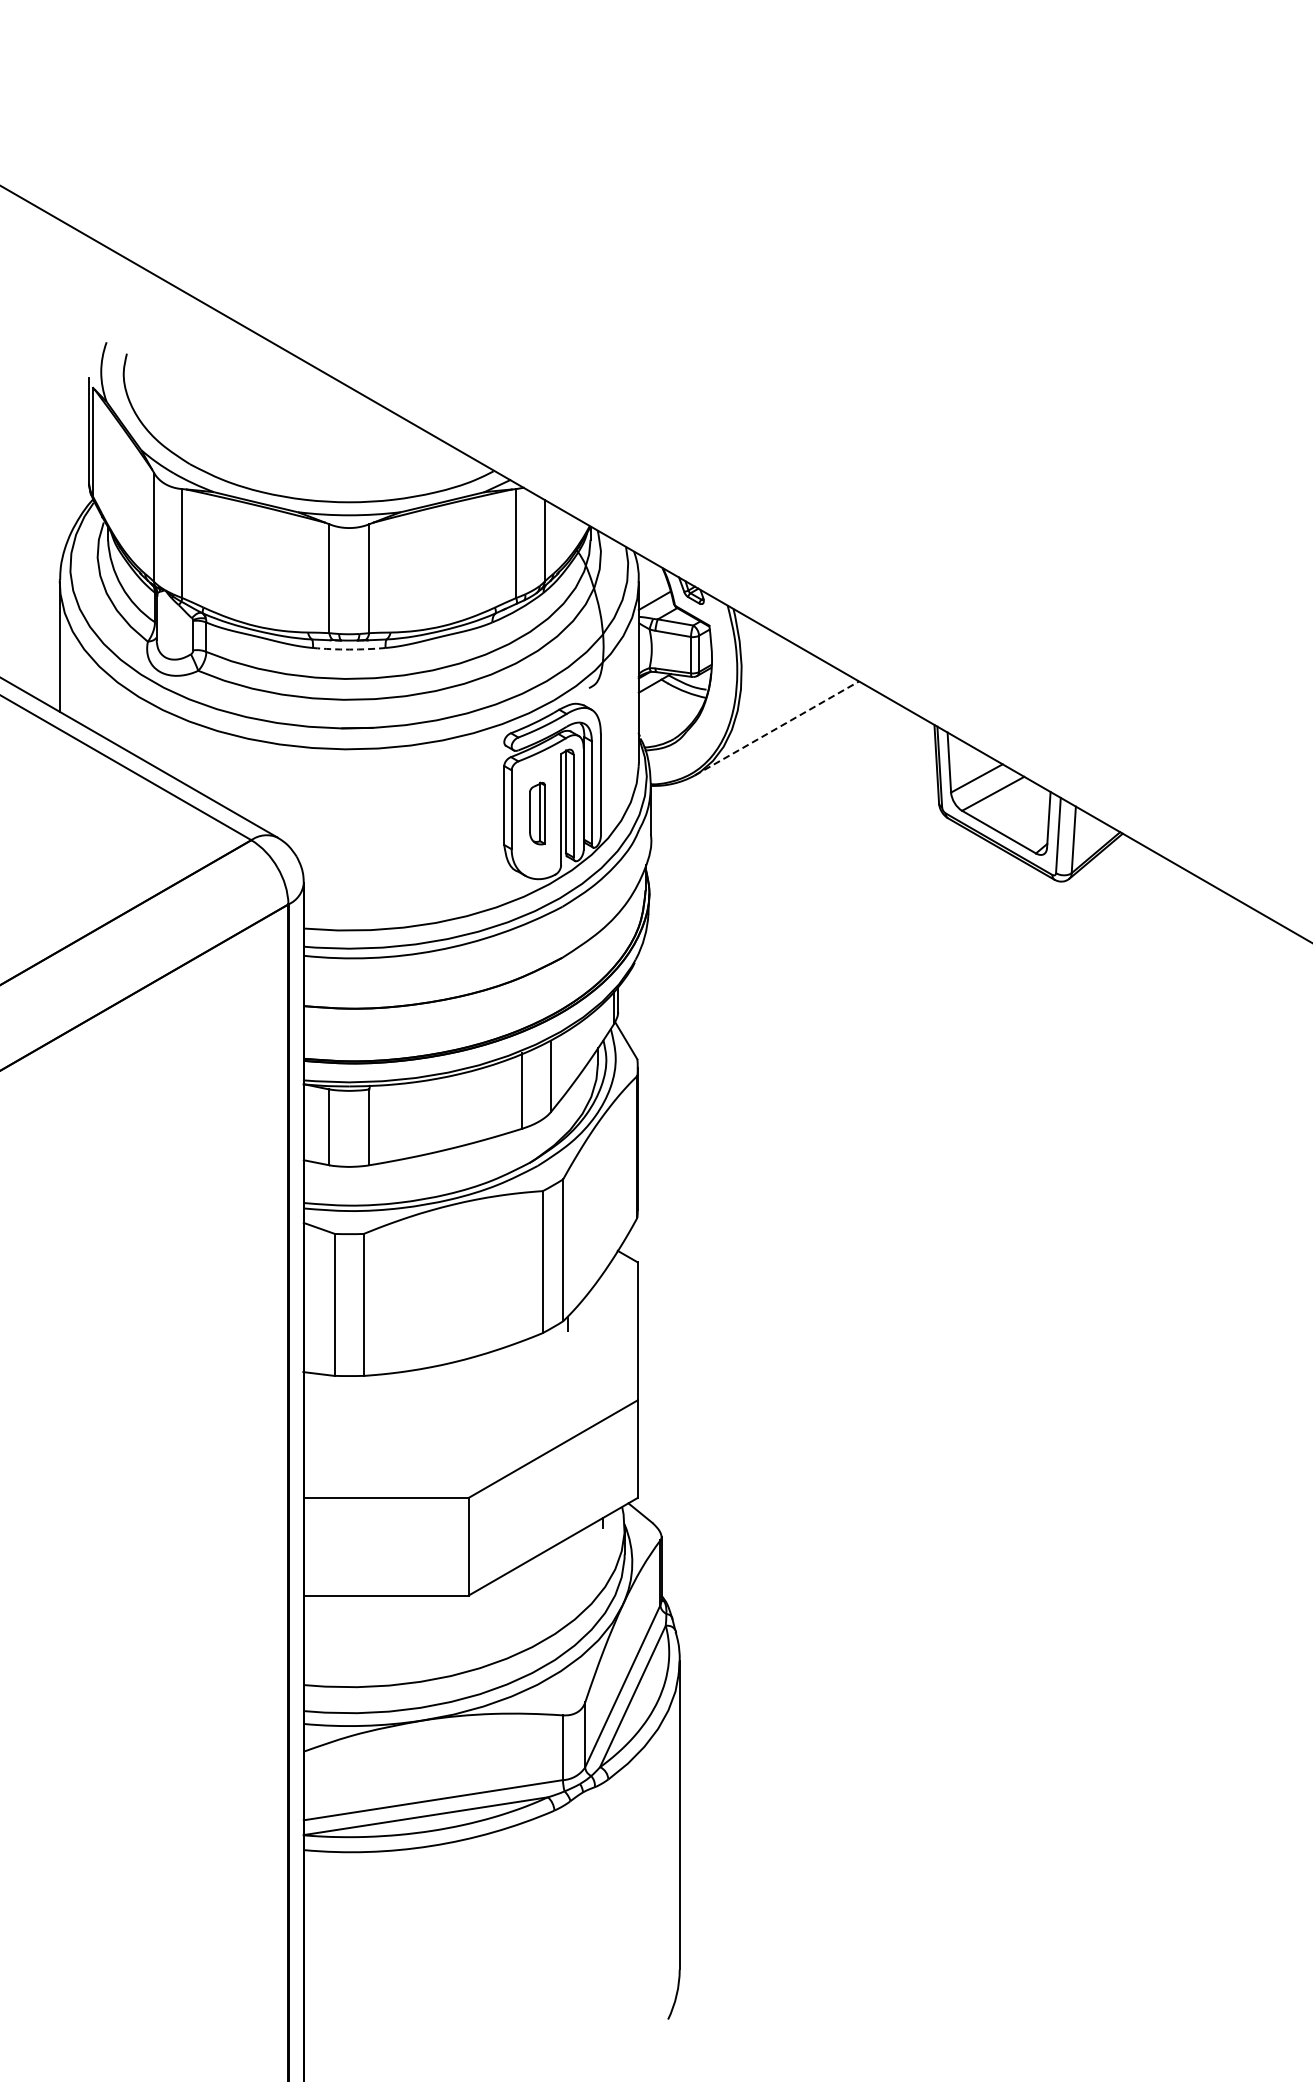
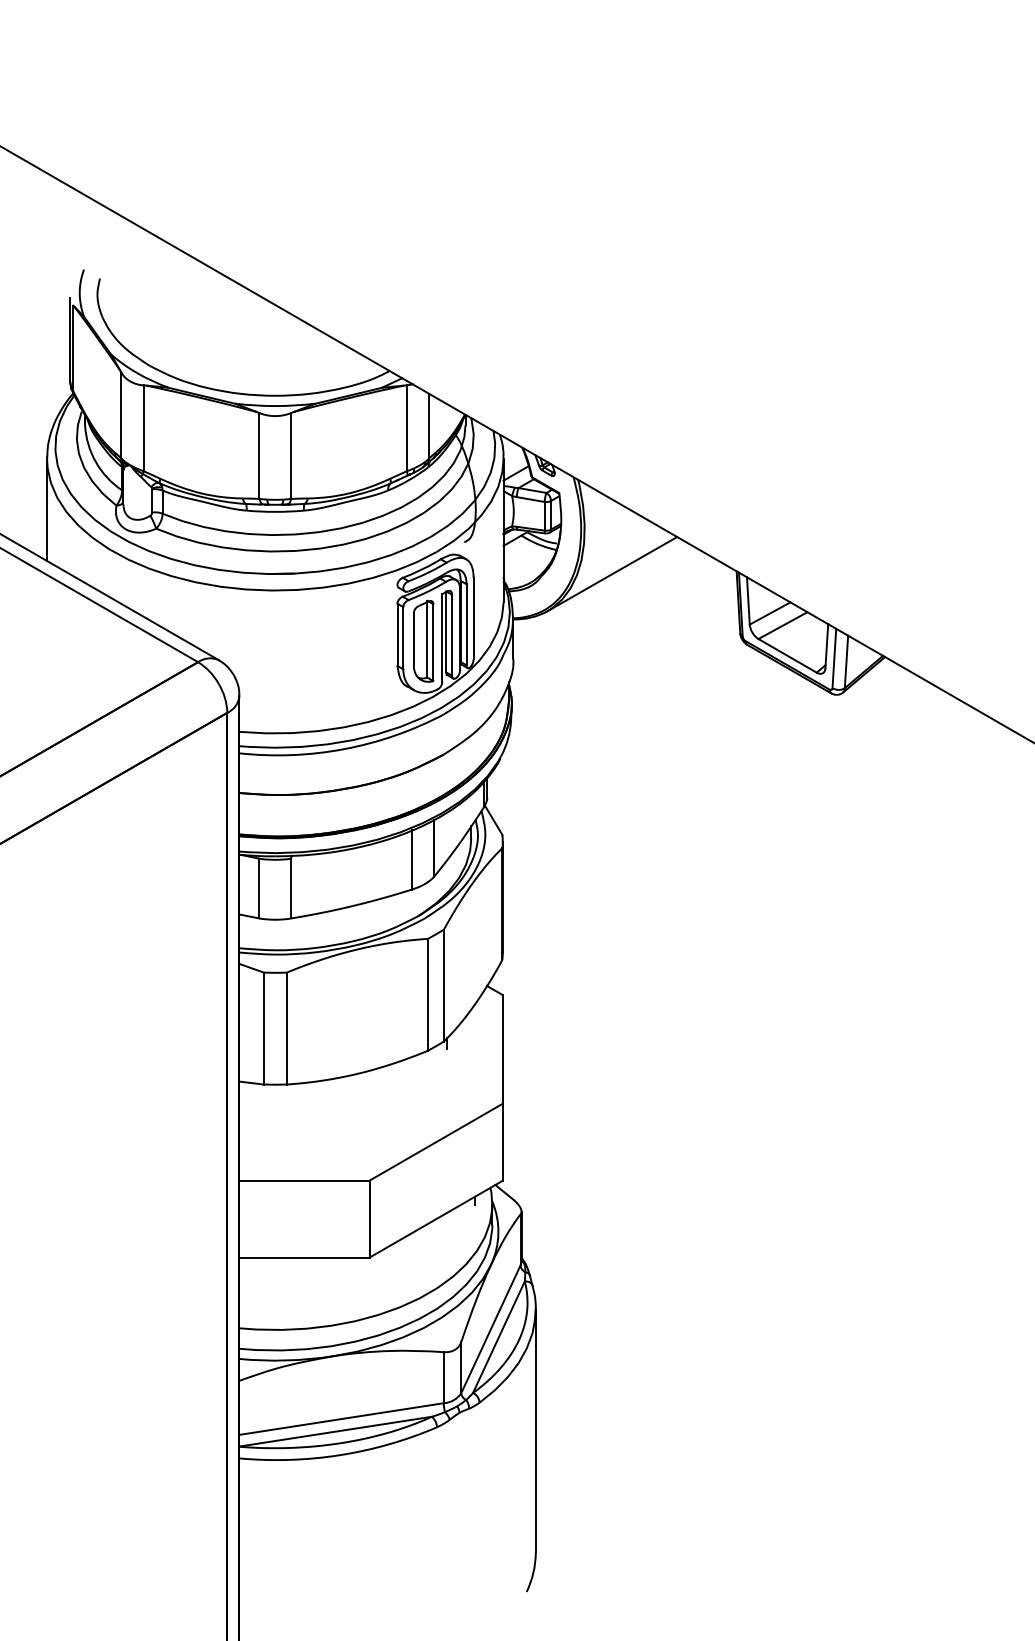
arc: (349, 649) -> (275, 511), dashed -> solid
line: (776, 728) -> (612, 574), dashed -> solid
part: (537, 813) -> (423, 641), size x1.67

